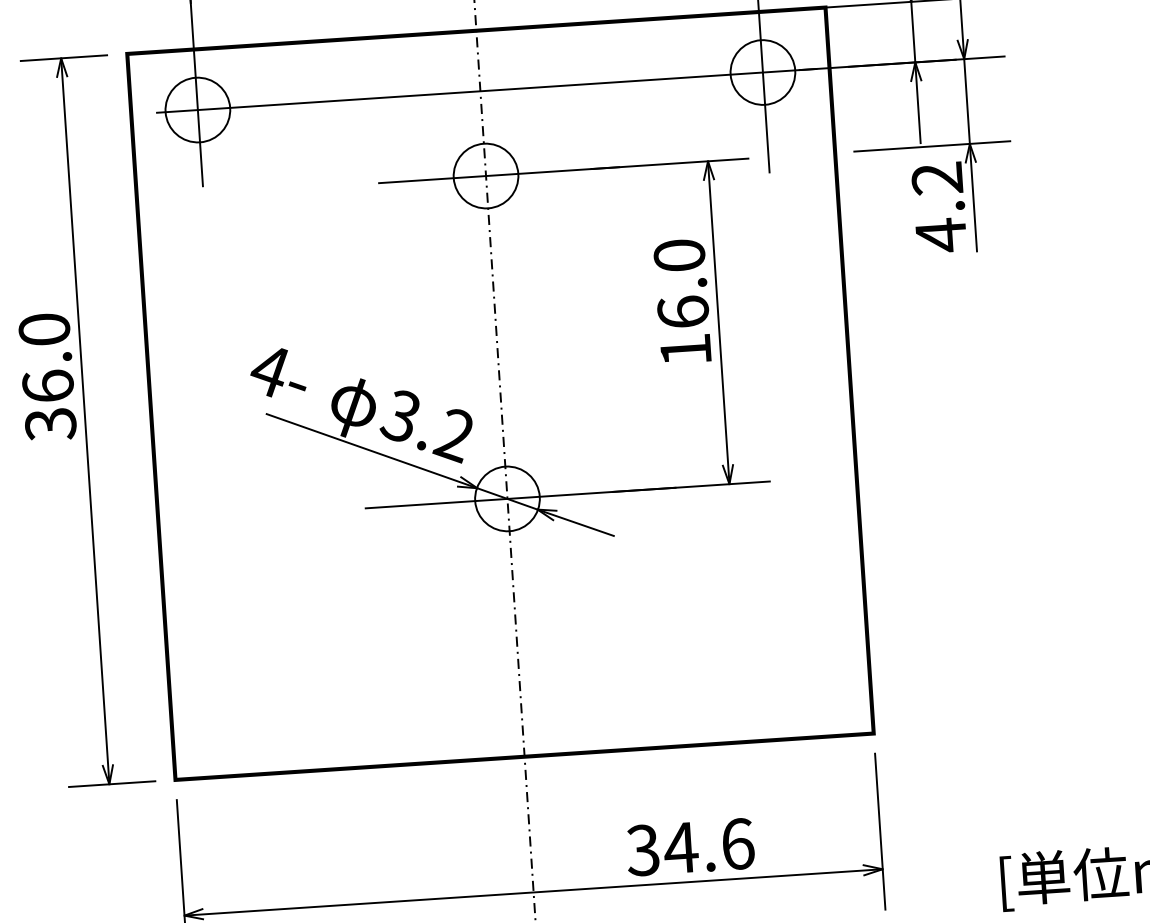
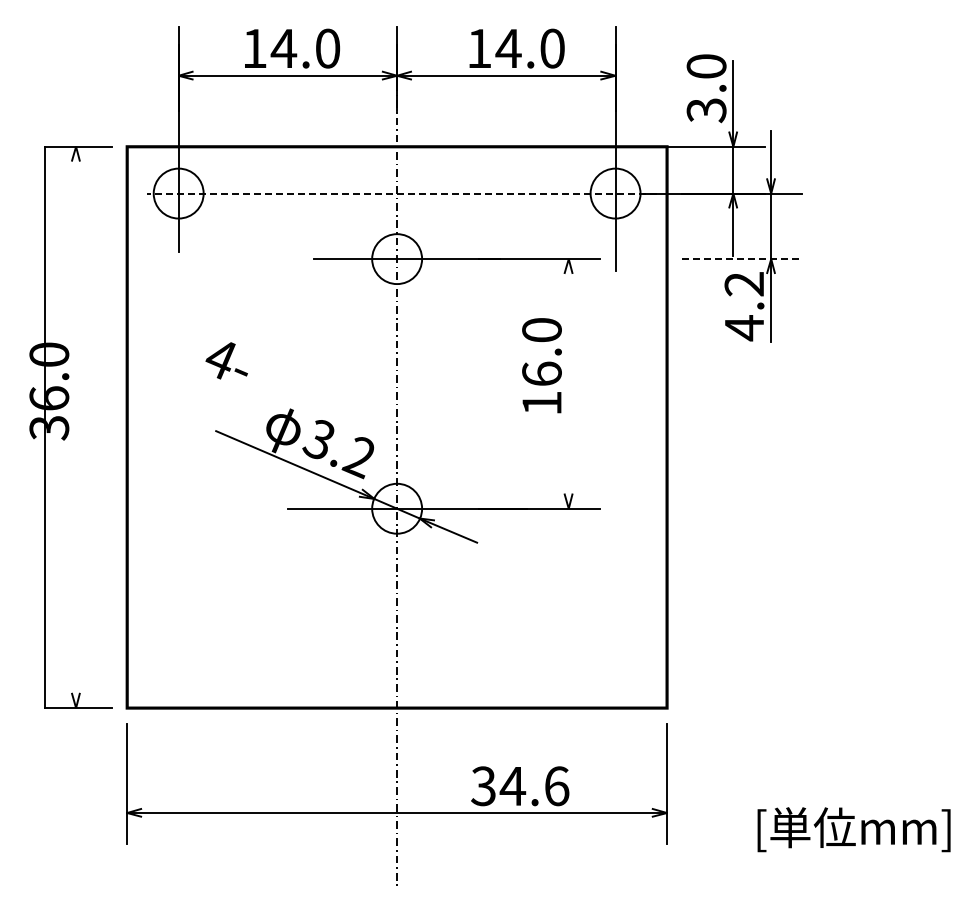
line: (487, 90) -> (402, 193), solid -> dashed
line: (932, 146) -> (742, 259), solid -> dashed
line: (718, 322) -> (568, 383), removed
text: (277, 372) -> (226, 360), moved
line: (85, 421) -> (45, 427), moved

